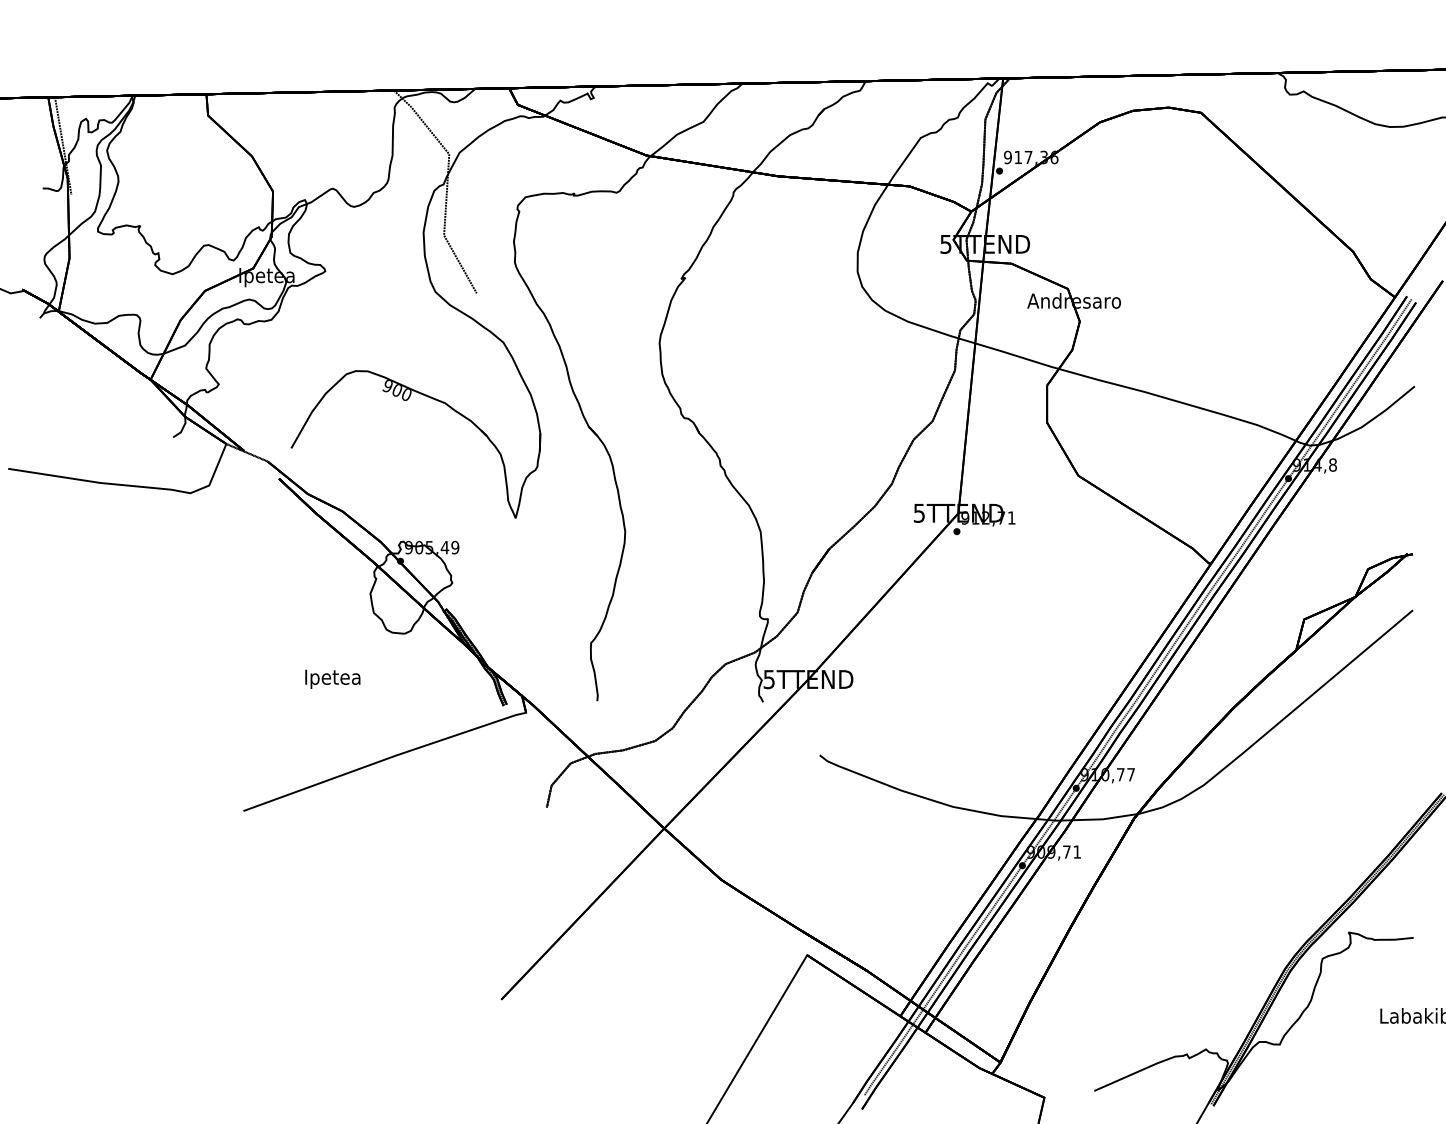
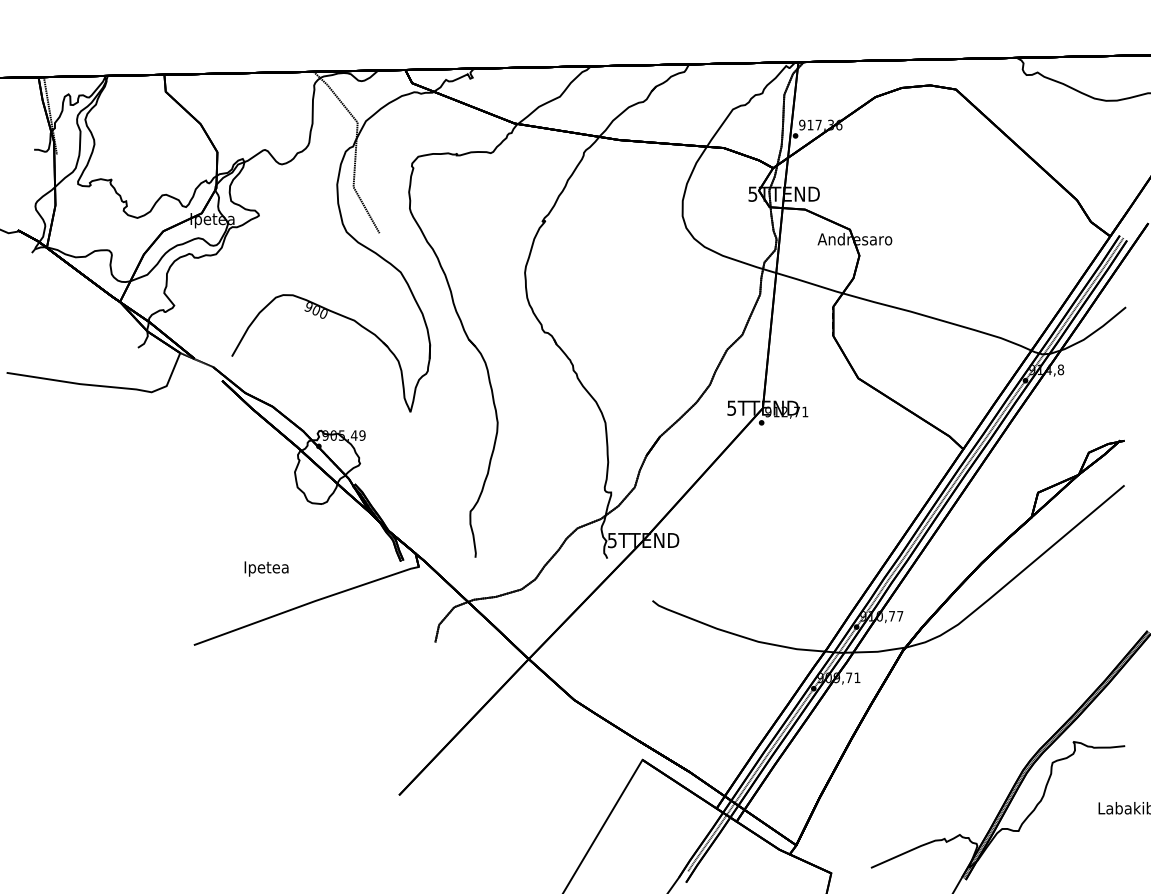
text: (332, 678) -> (266, 568), moved

